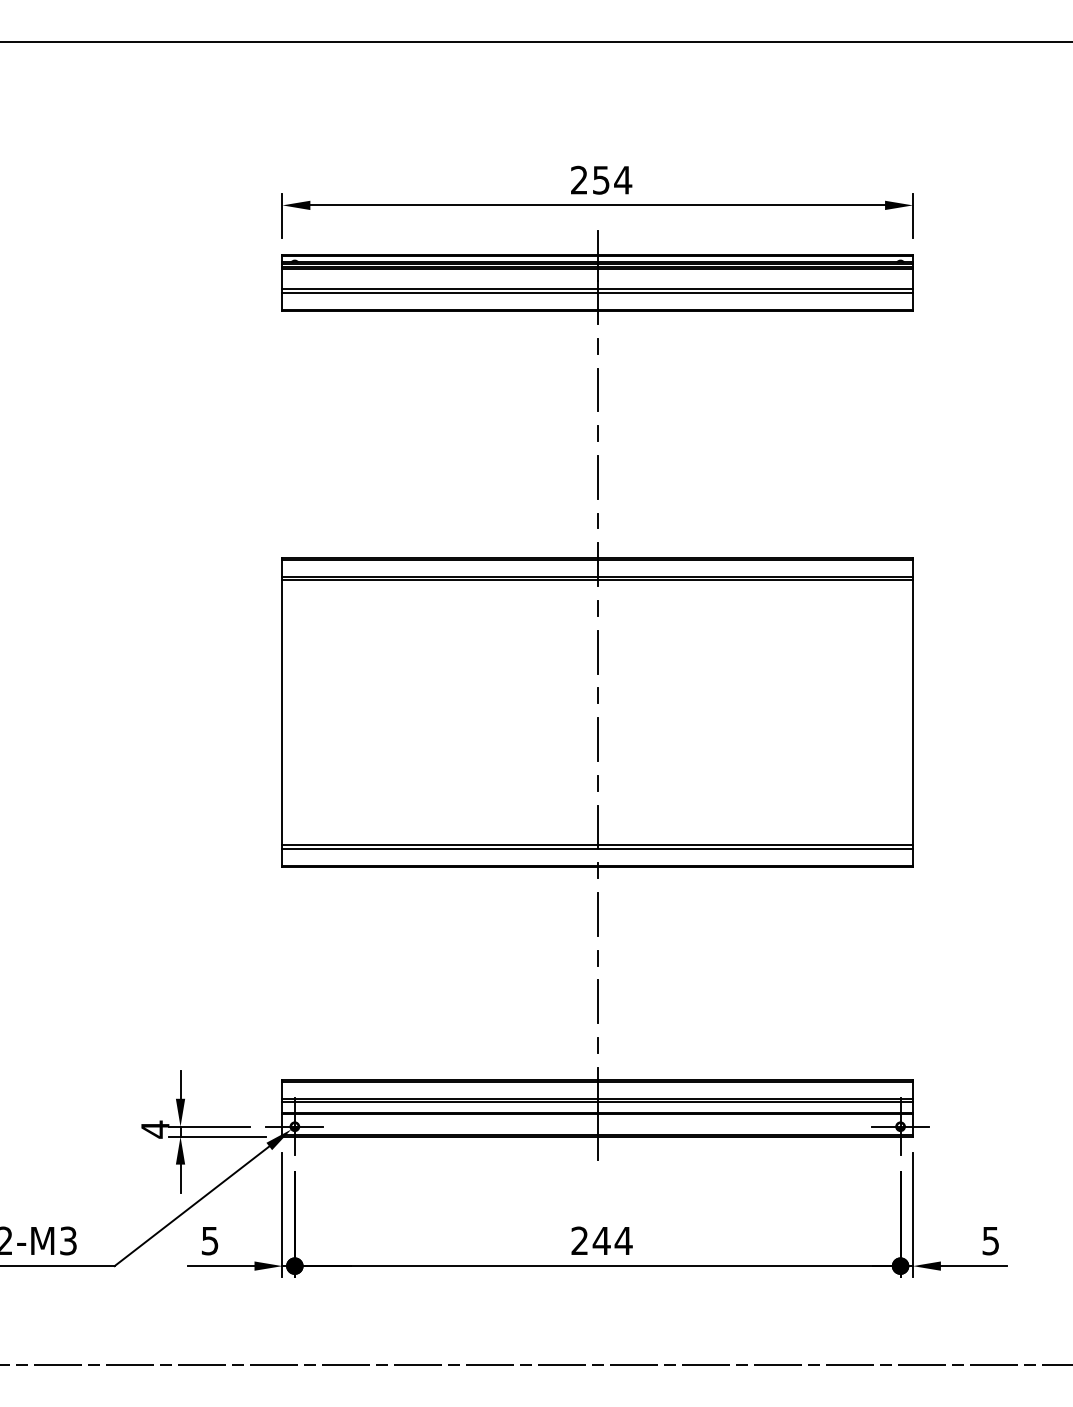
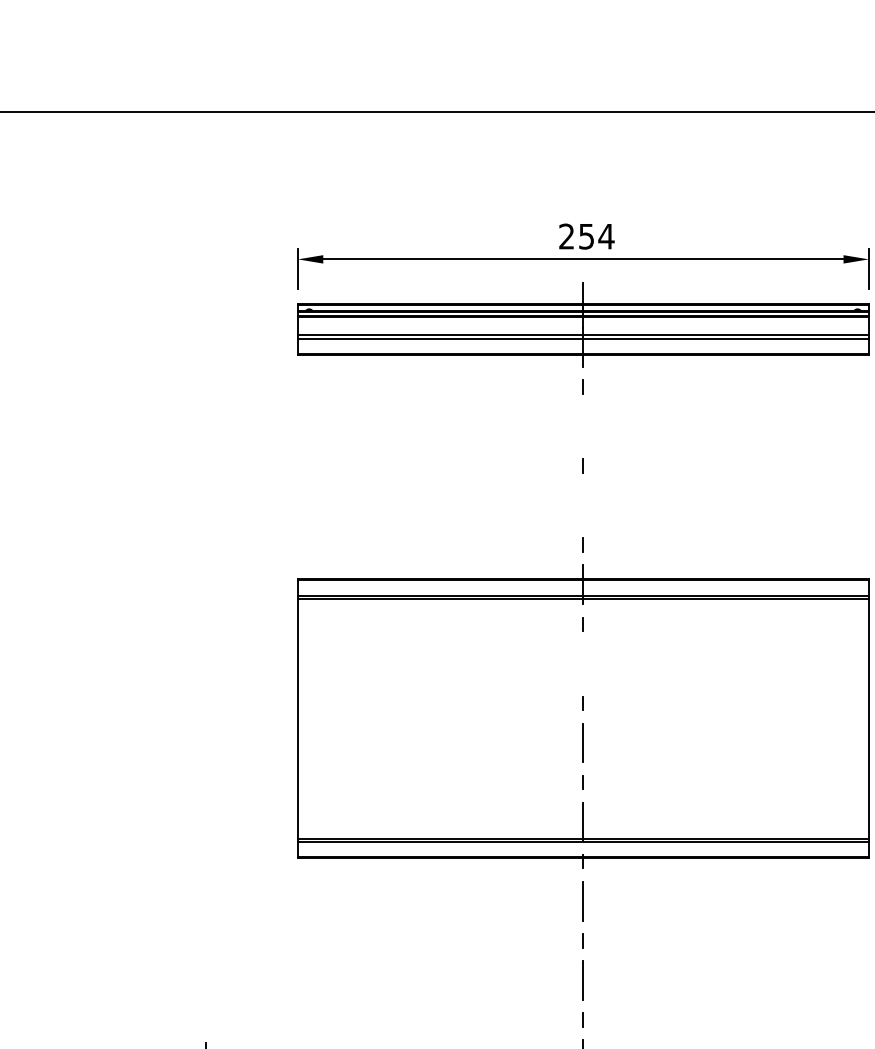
line: (597, 389) -> (583, 426), removed
line: (597, 476) -> (583, 504), removed
line: (597, 652) -> (583, 664), removed

